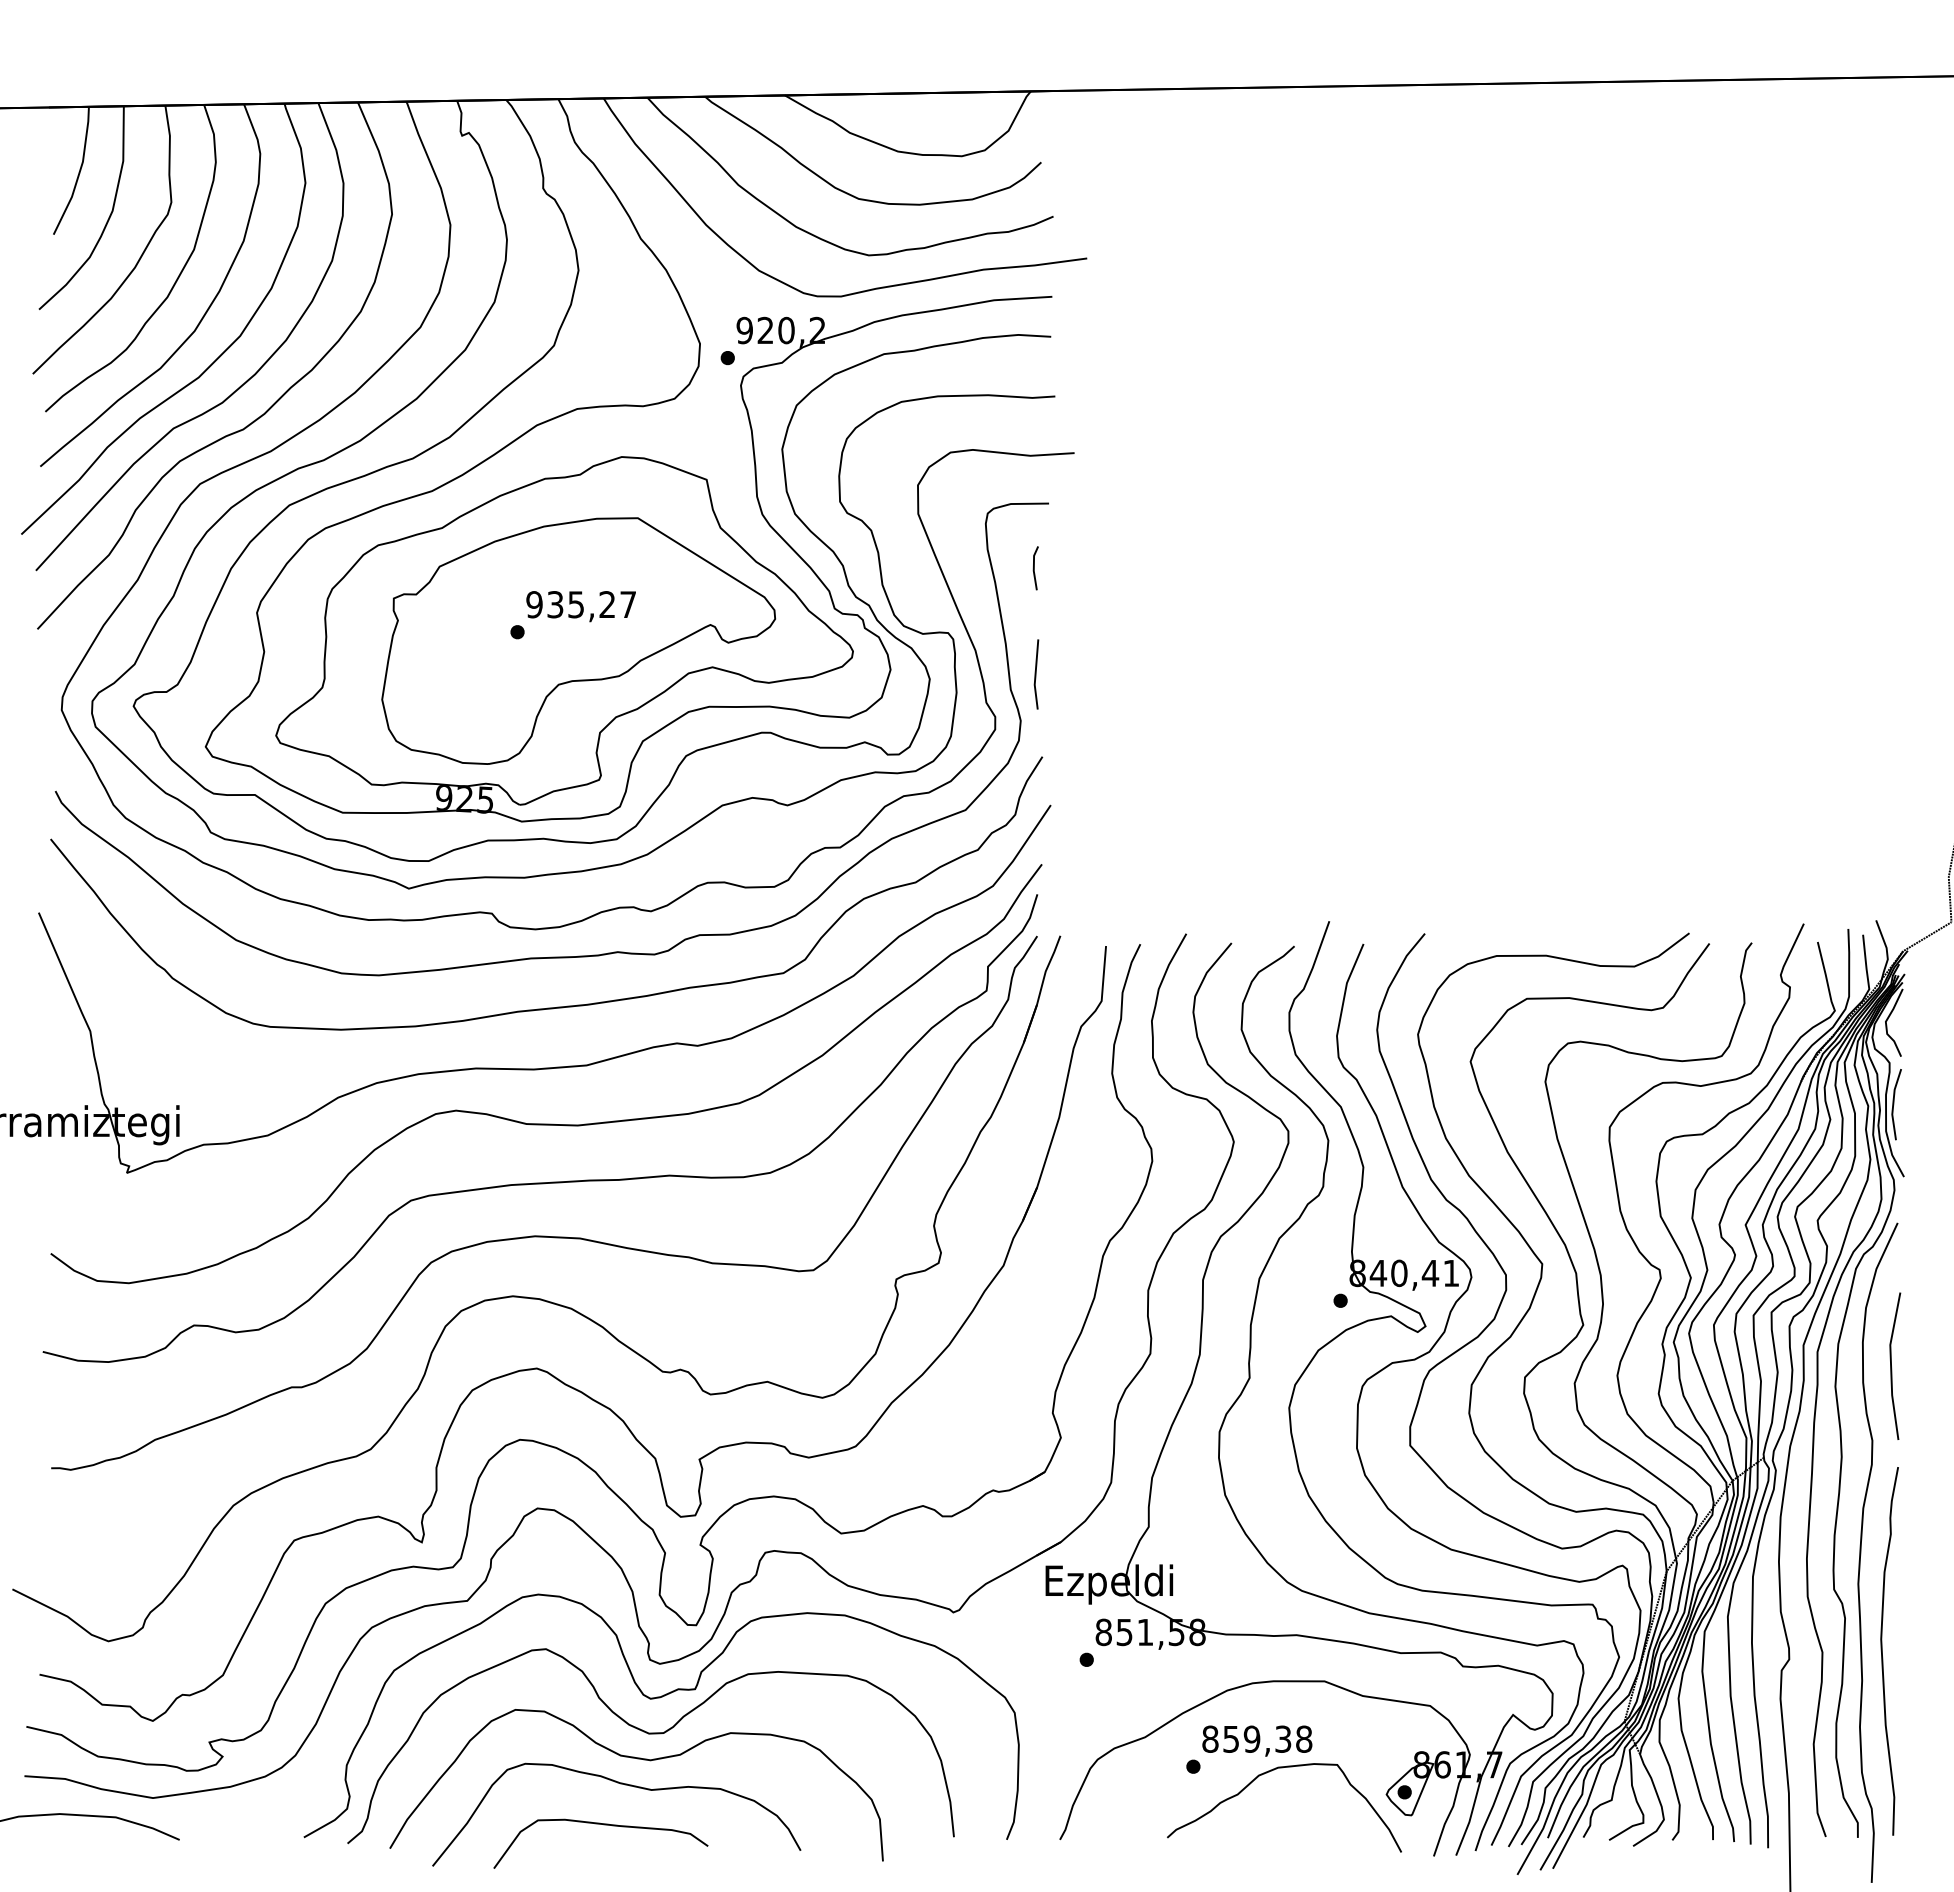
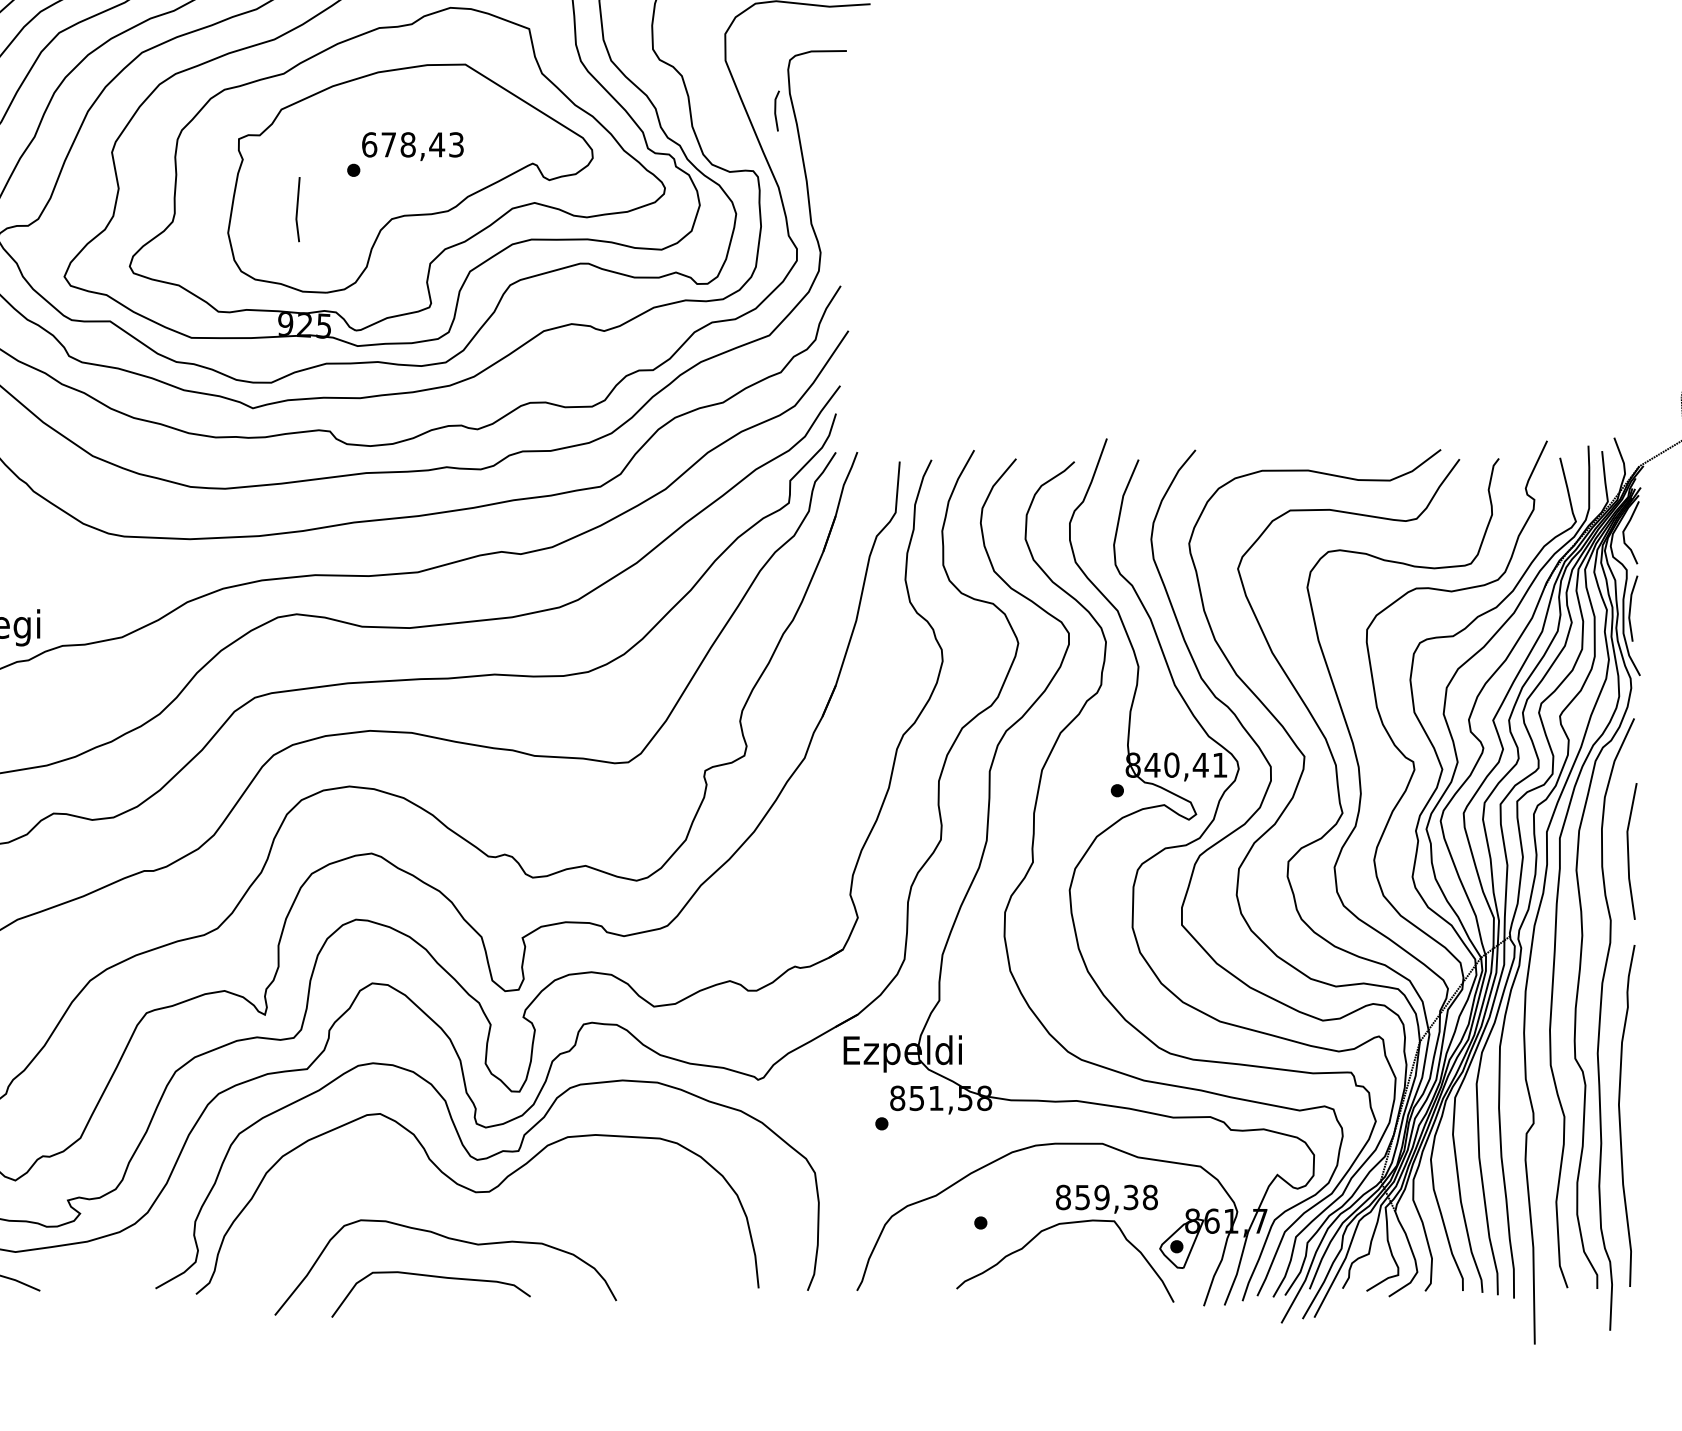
line: (1034, 568) -> (775, 111), moved
text: (581, 604) -> (413, 144), 935,27 -> 678,43
line: (1036, 674) -> (298, 209), moved
text: (1257, 1740) -> (1107, 1198), moved
part: (643, 1760) -> (470, 1217), removed

